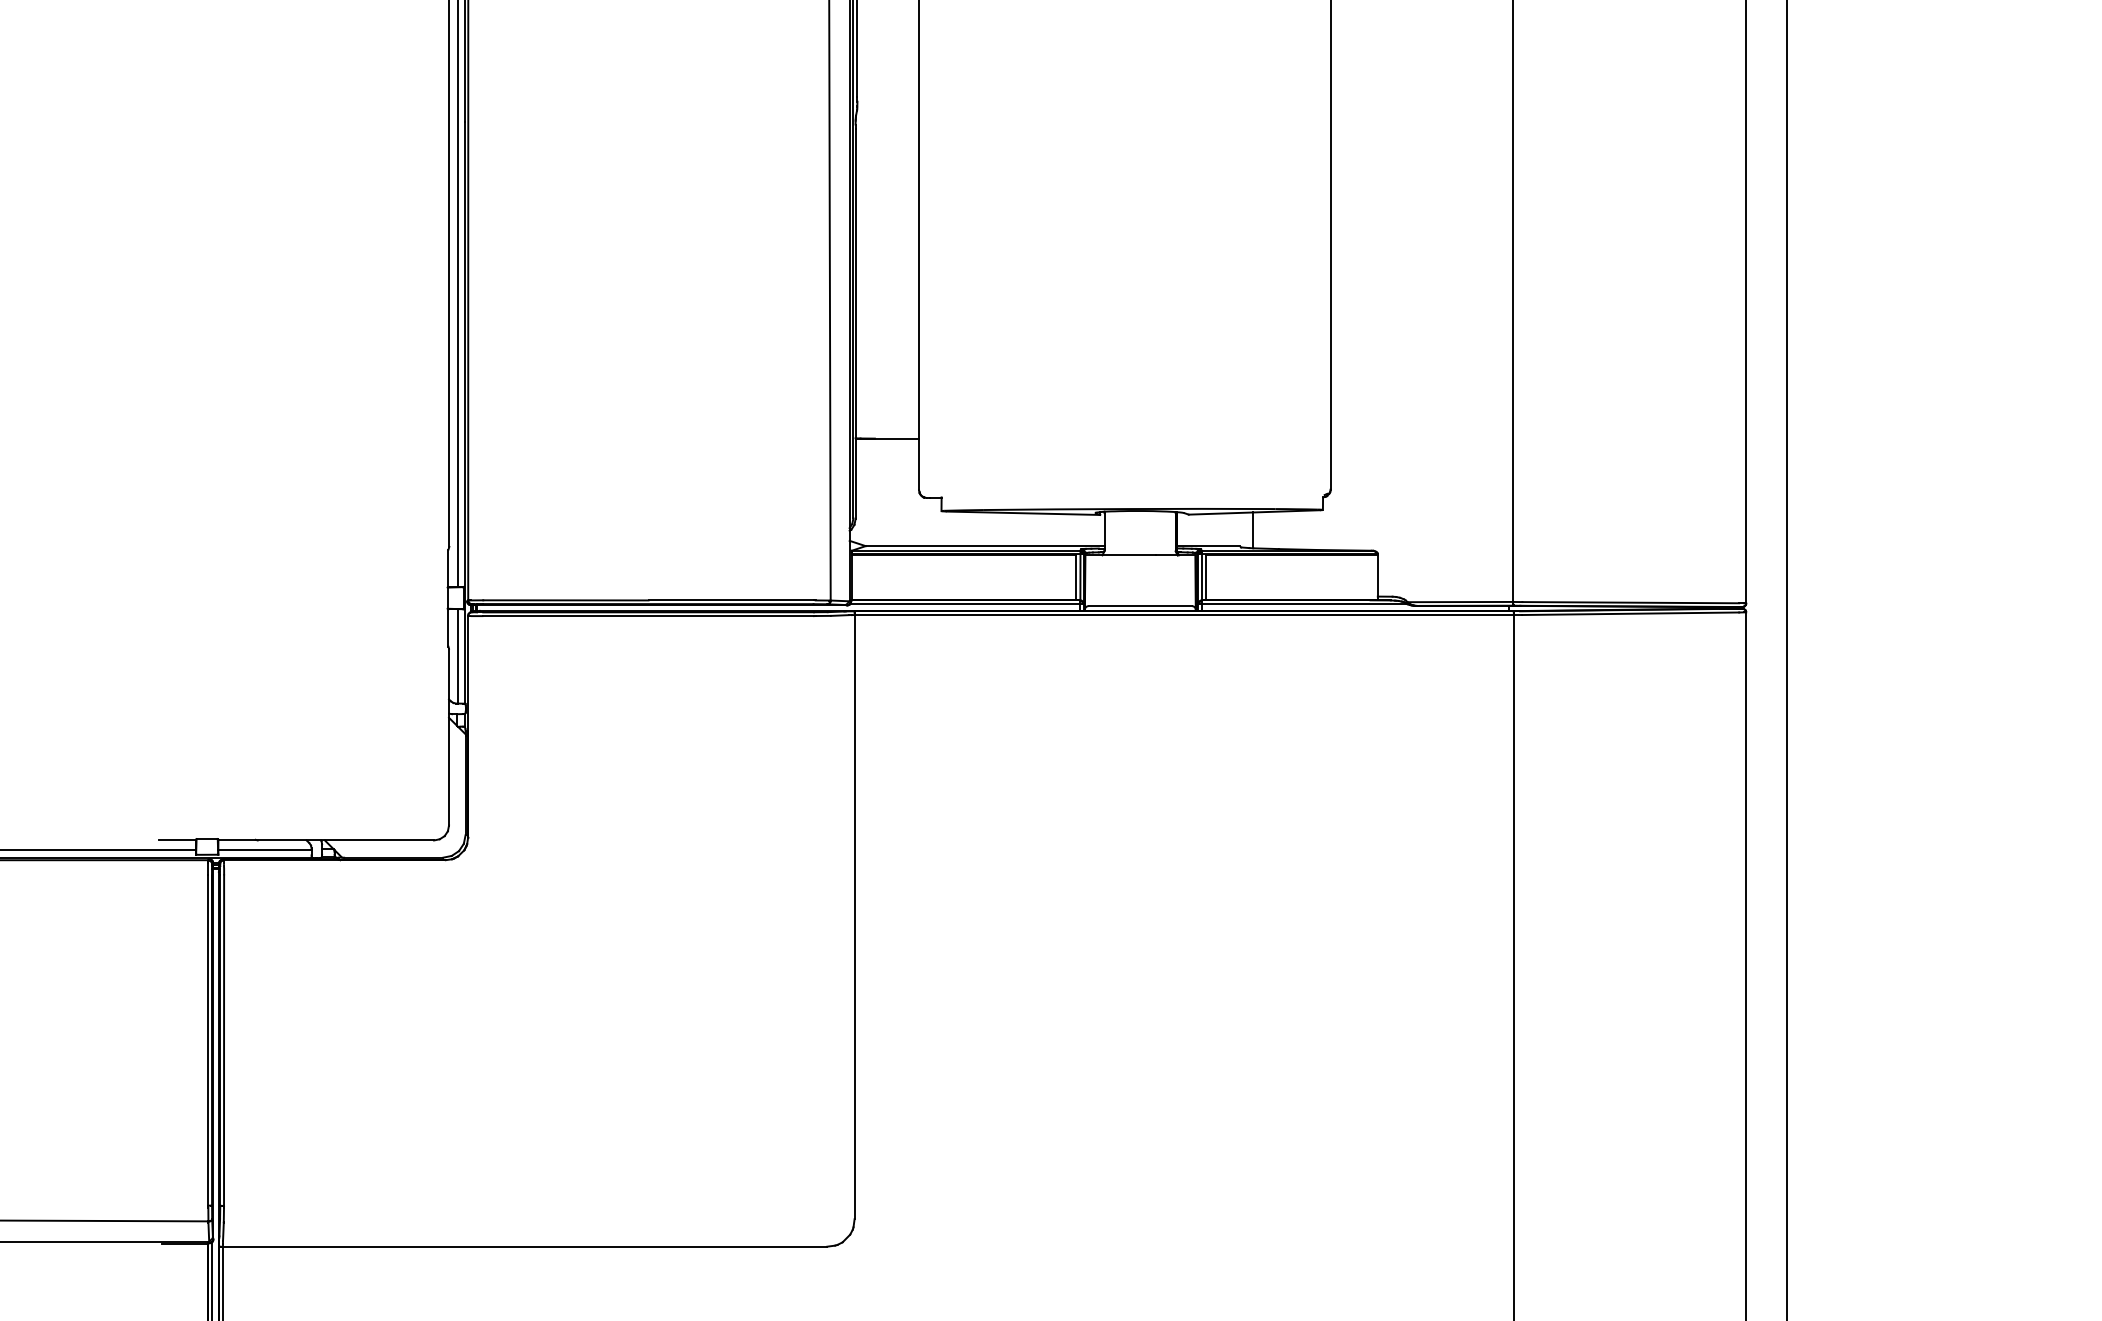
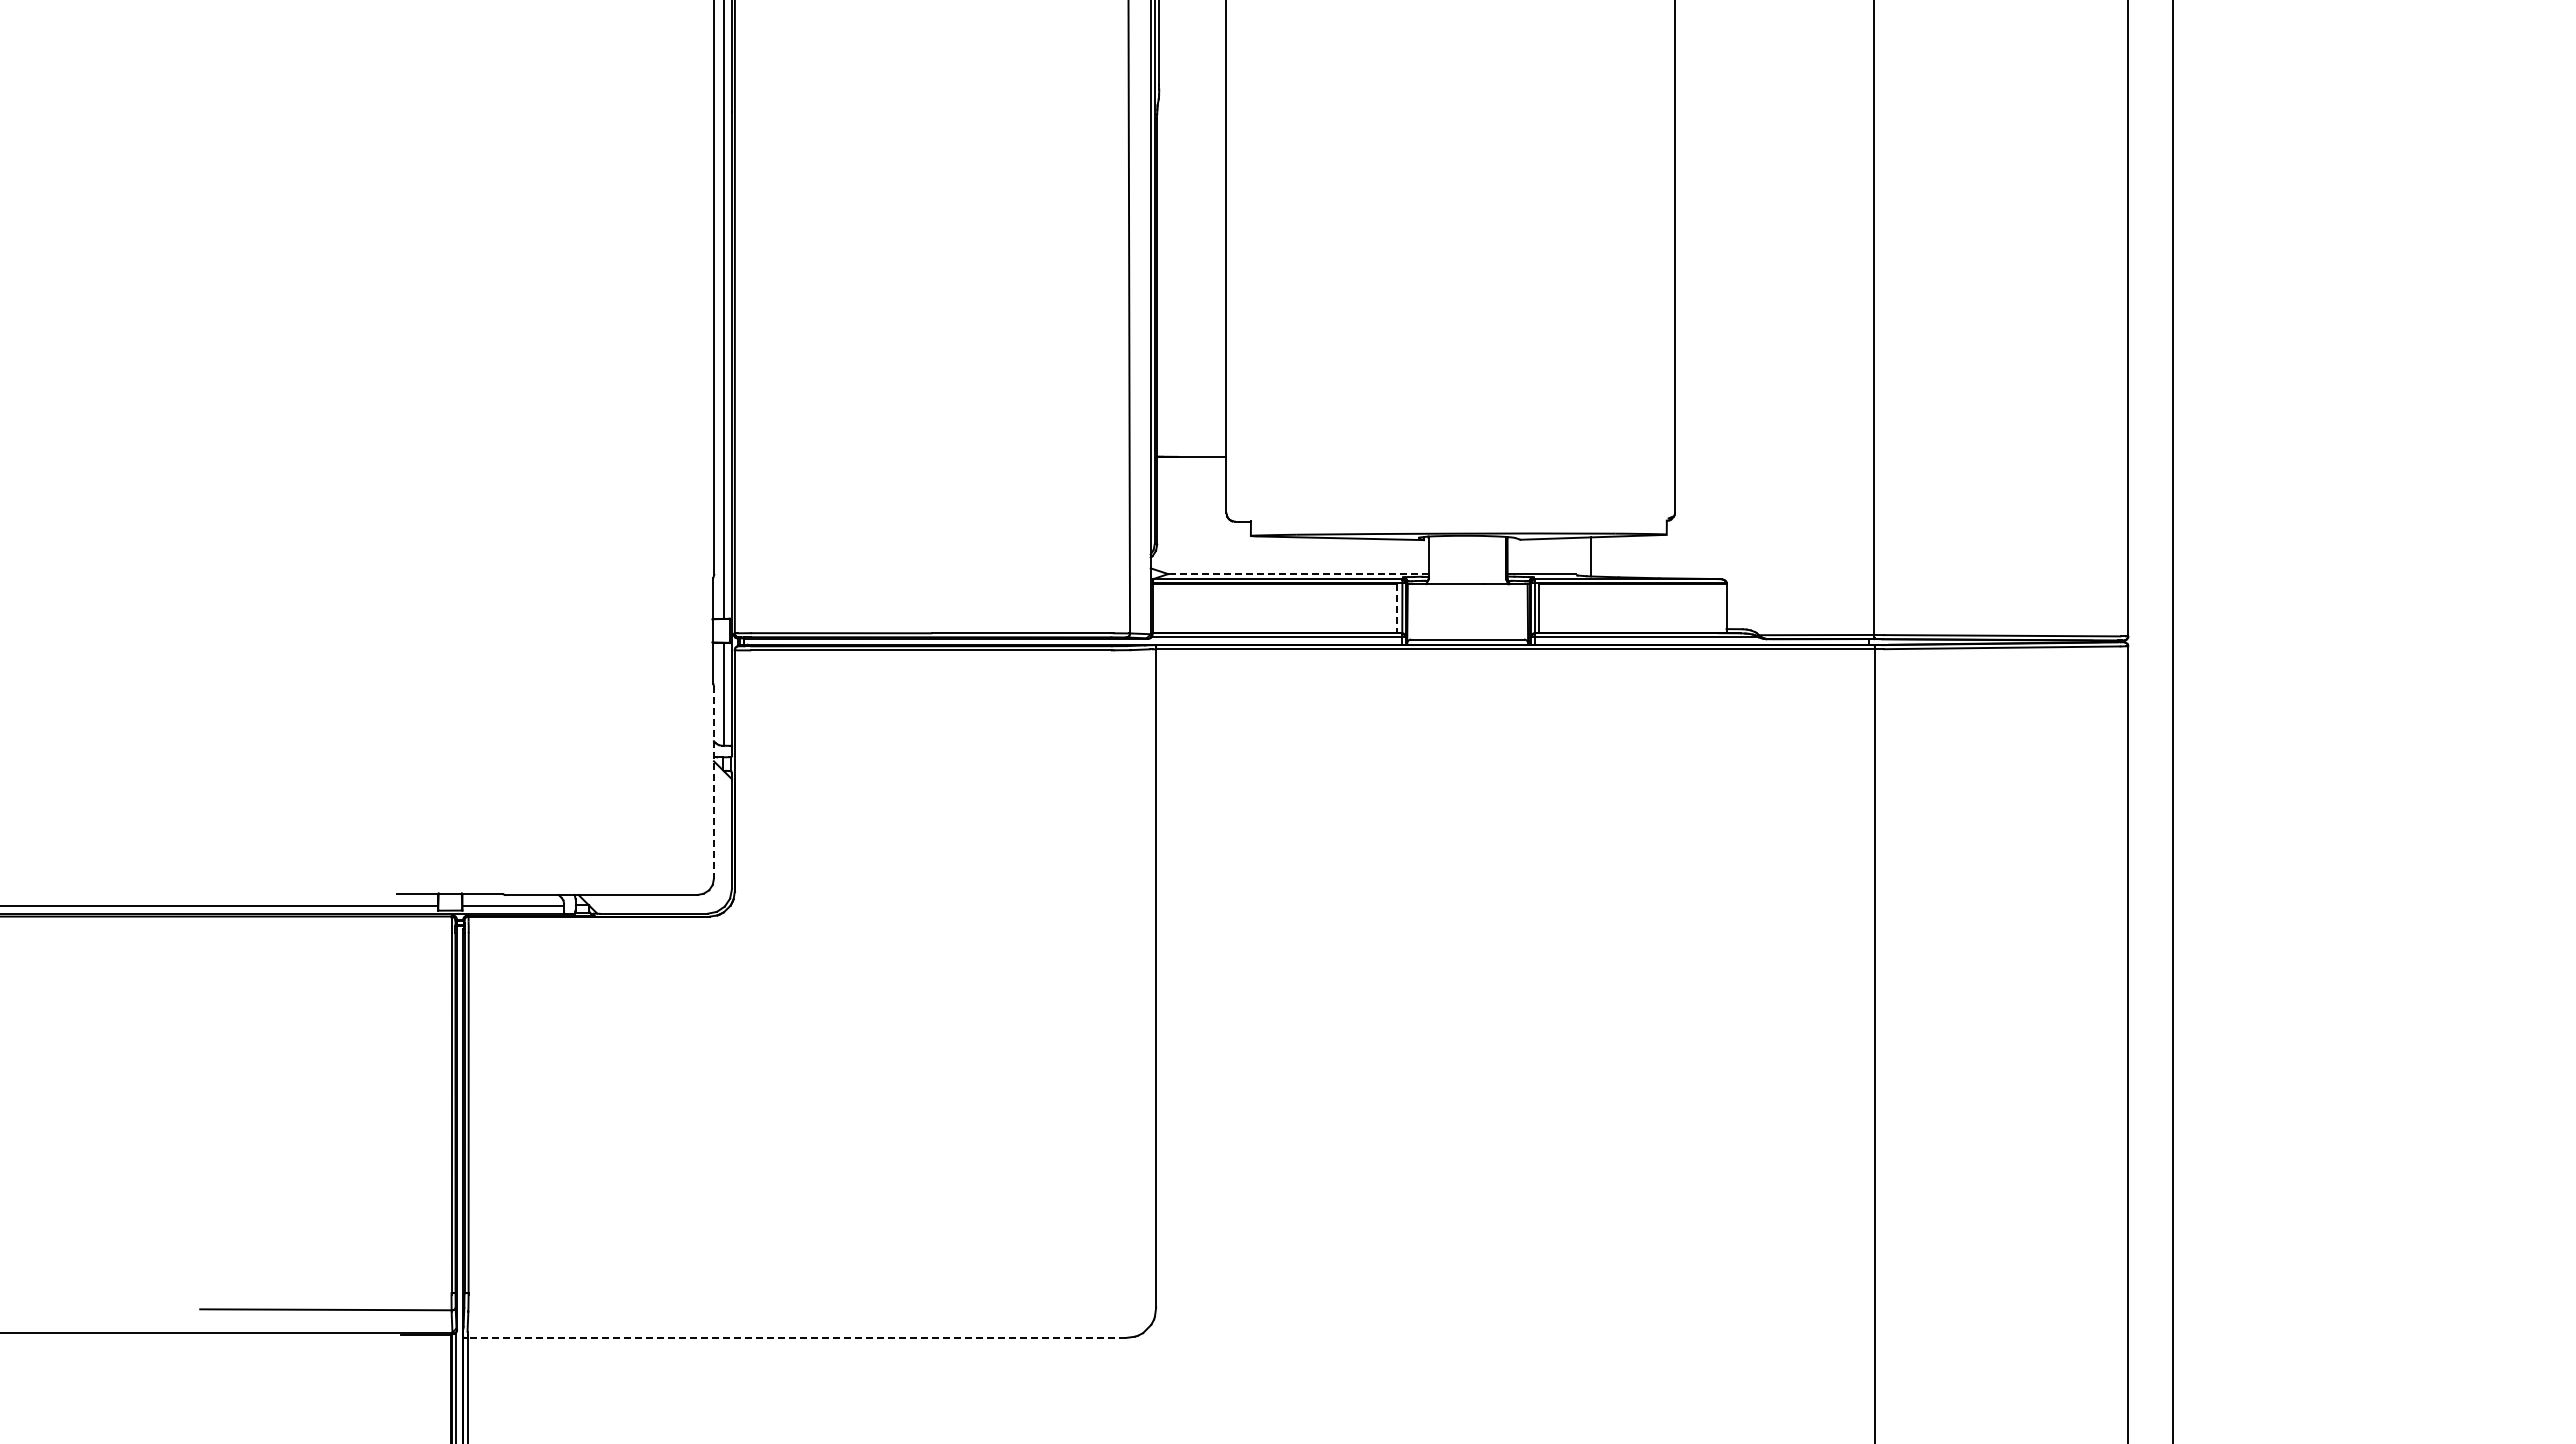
line: (984, 546) -> (1297, 574), solid -> dashed
line: (1075, 578) -> (1397, 609), solid -> dashed
line: (448, 737) -> (713, 782), solid -> dashed
line: (524, 1246) -> (796, 1337), solid -> dashed

